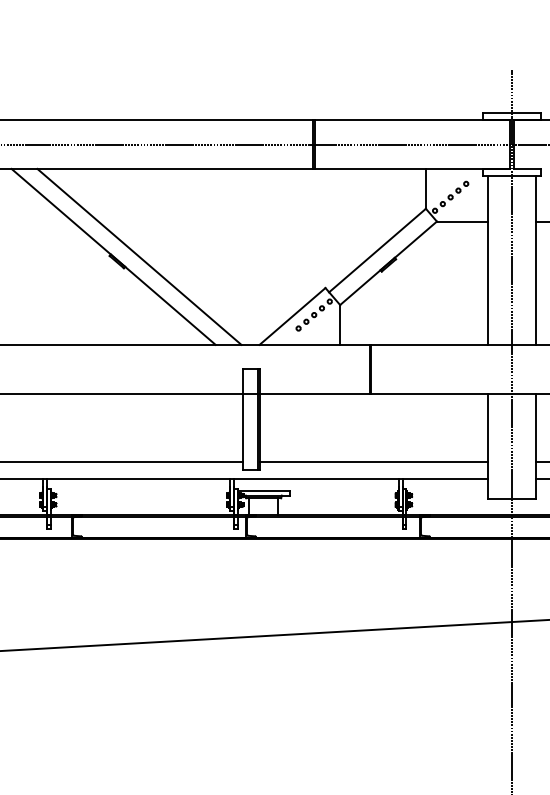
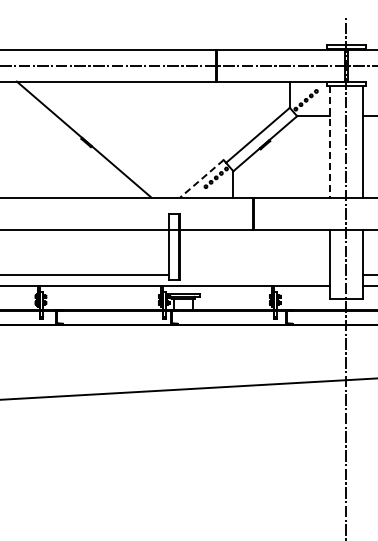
line: (138, 256) -> (100, 139), removed
line: (487, 261) -> (330, 142), solid -> dashed
line: (291, 316) -> (201, 178), solid -> dashed
line: (373, 461) -> (255, 274), removed

